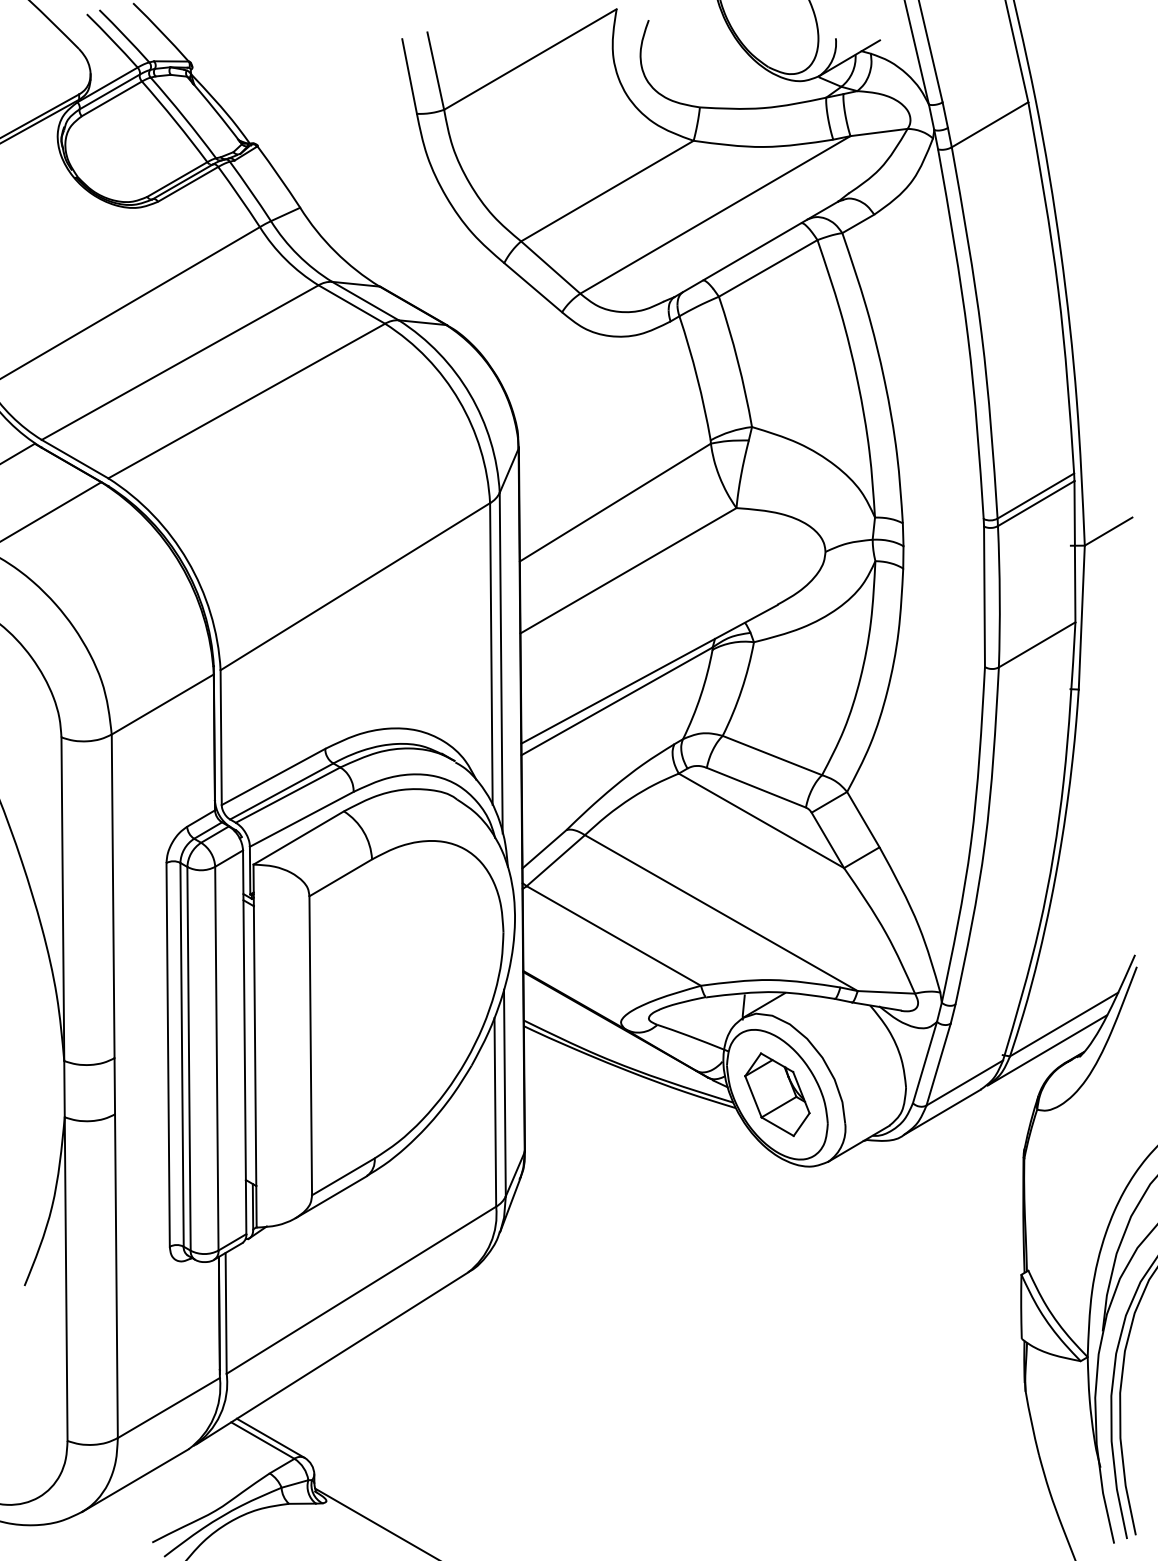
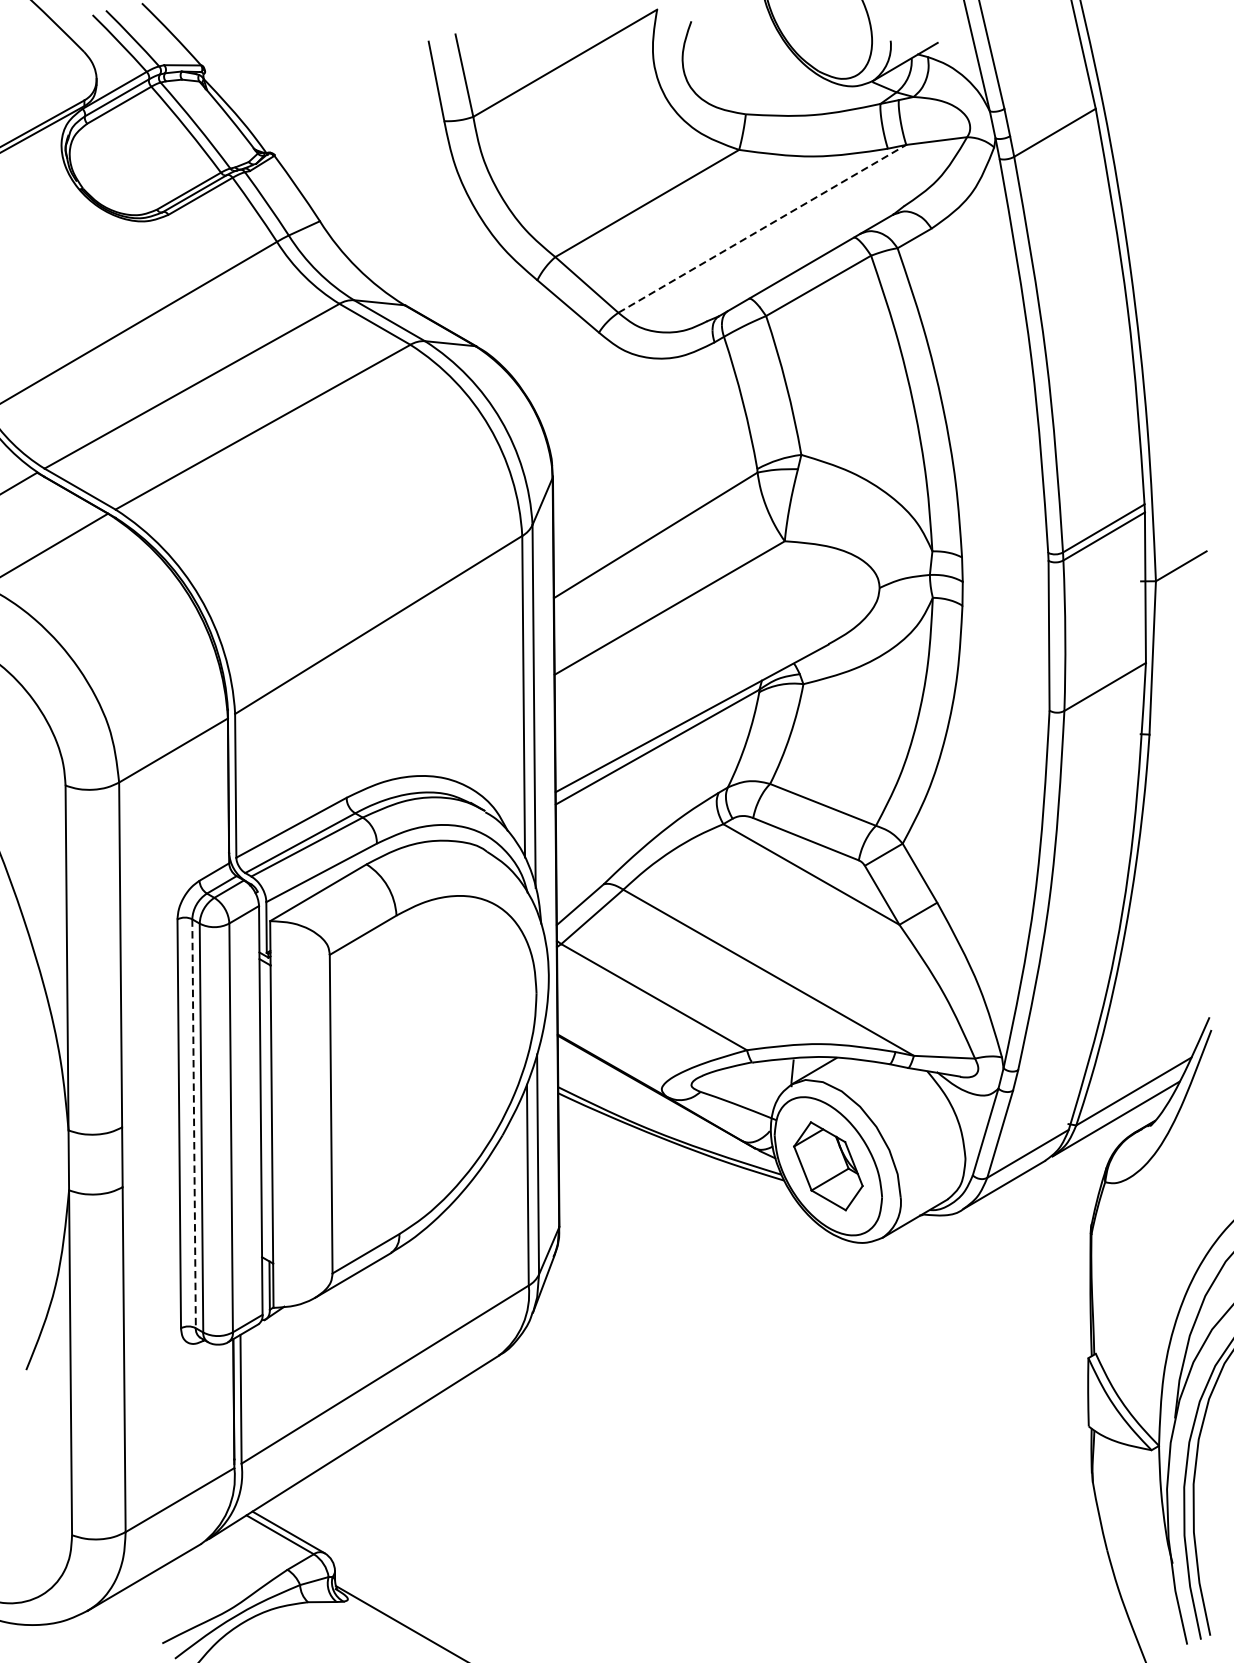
line: (715, 214) -> (762, 228), solid -> dashed
line: (182, 1054) -> (194, 1123), solid -> dashed

